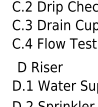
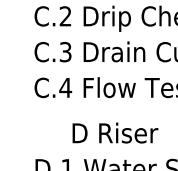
text: (40, 66) -> (115, 132), moved

